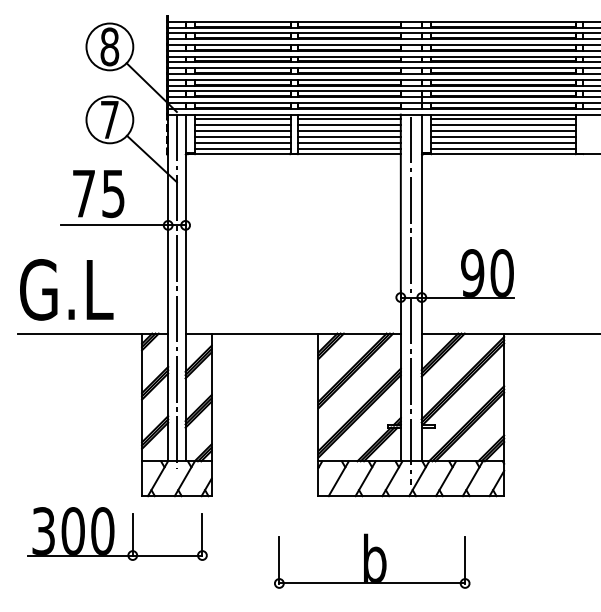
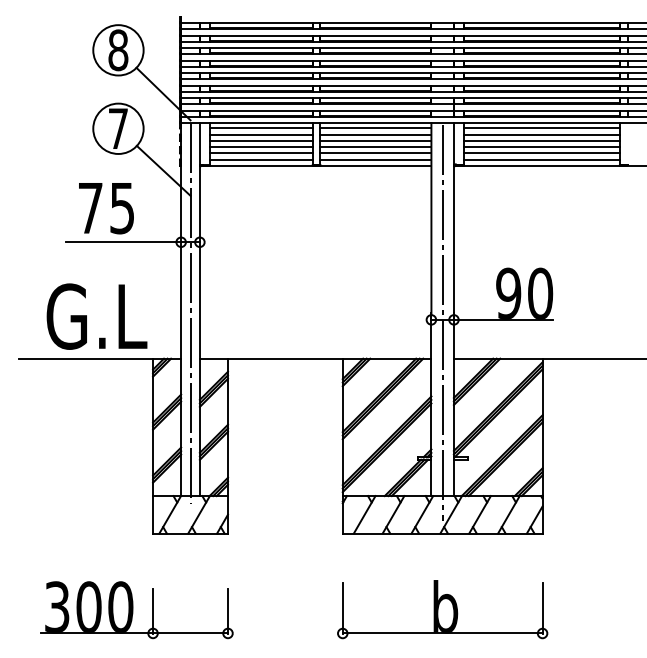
text: (66, 289) -> (96, 316), moved
part: (117, 534) -> (136, 610), moved
part: (372, 561) -> (442, 609), moved

